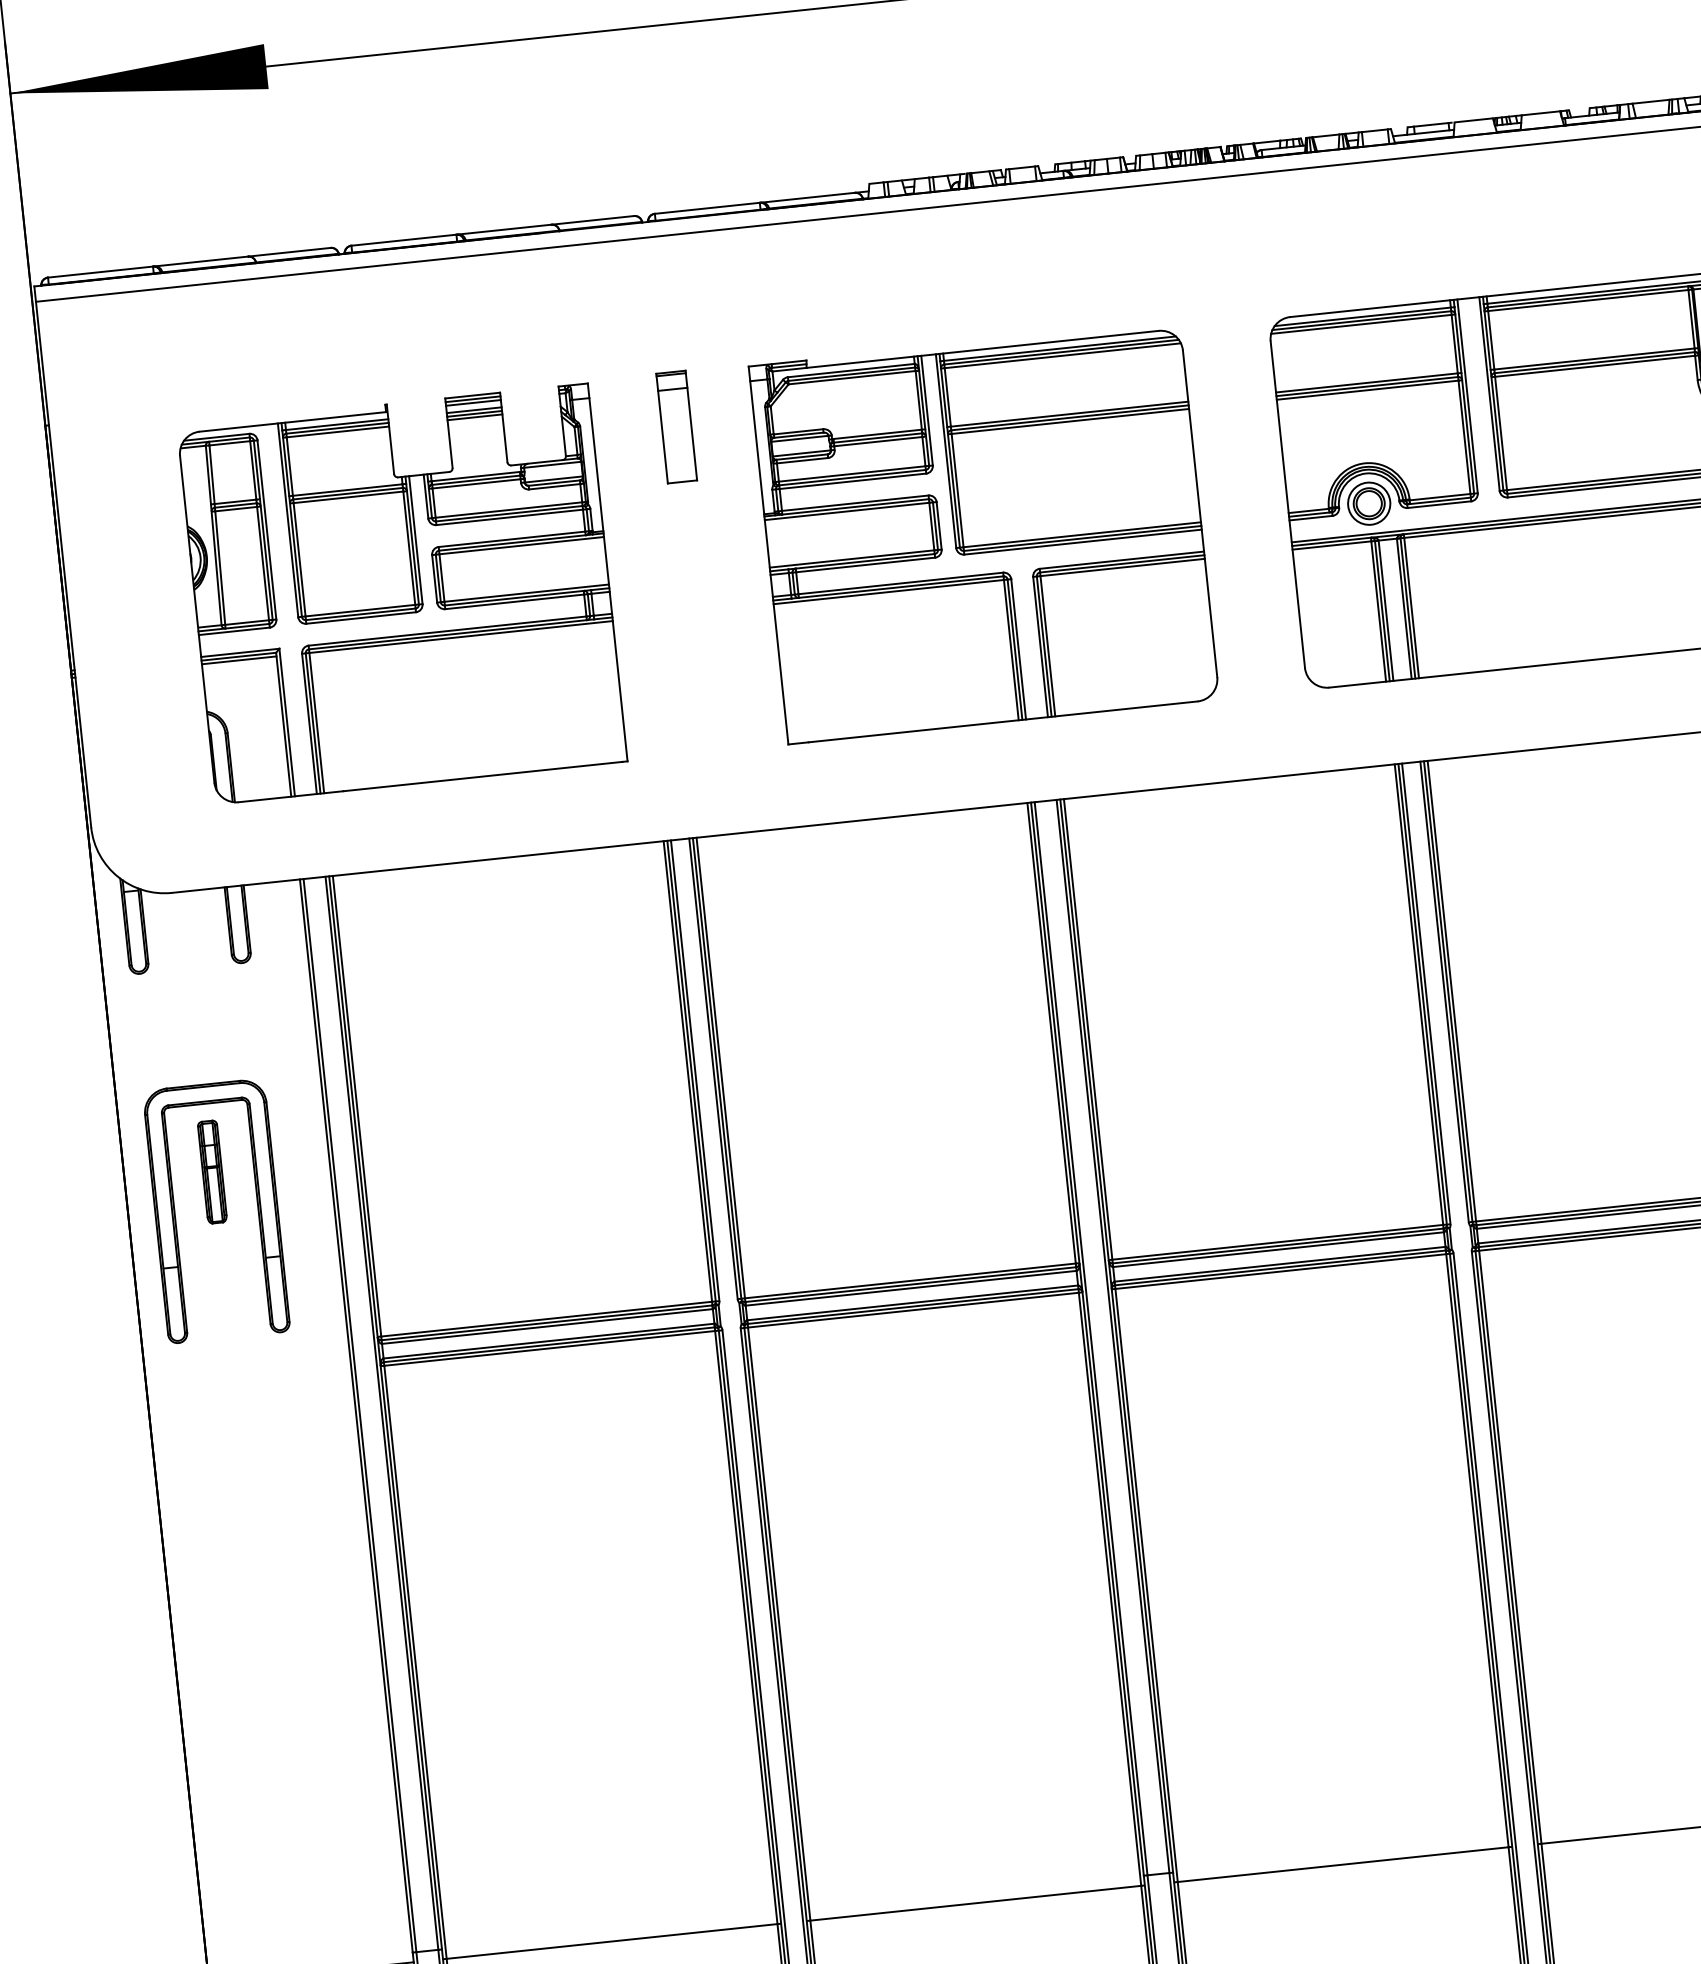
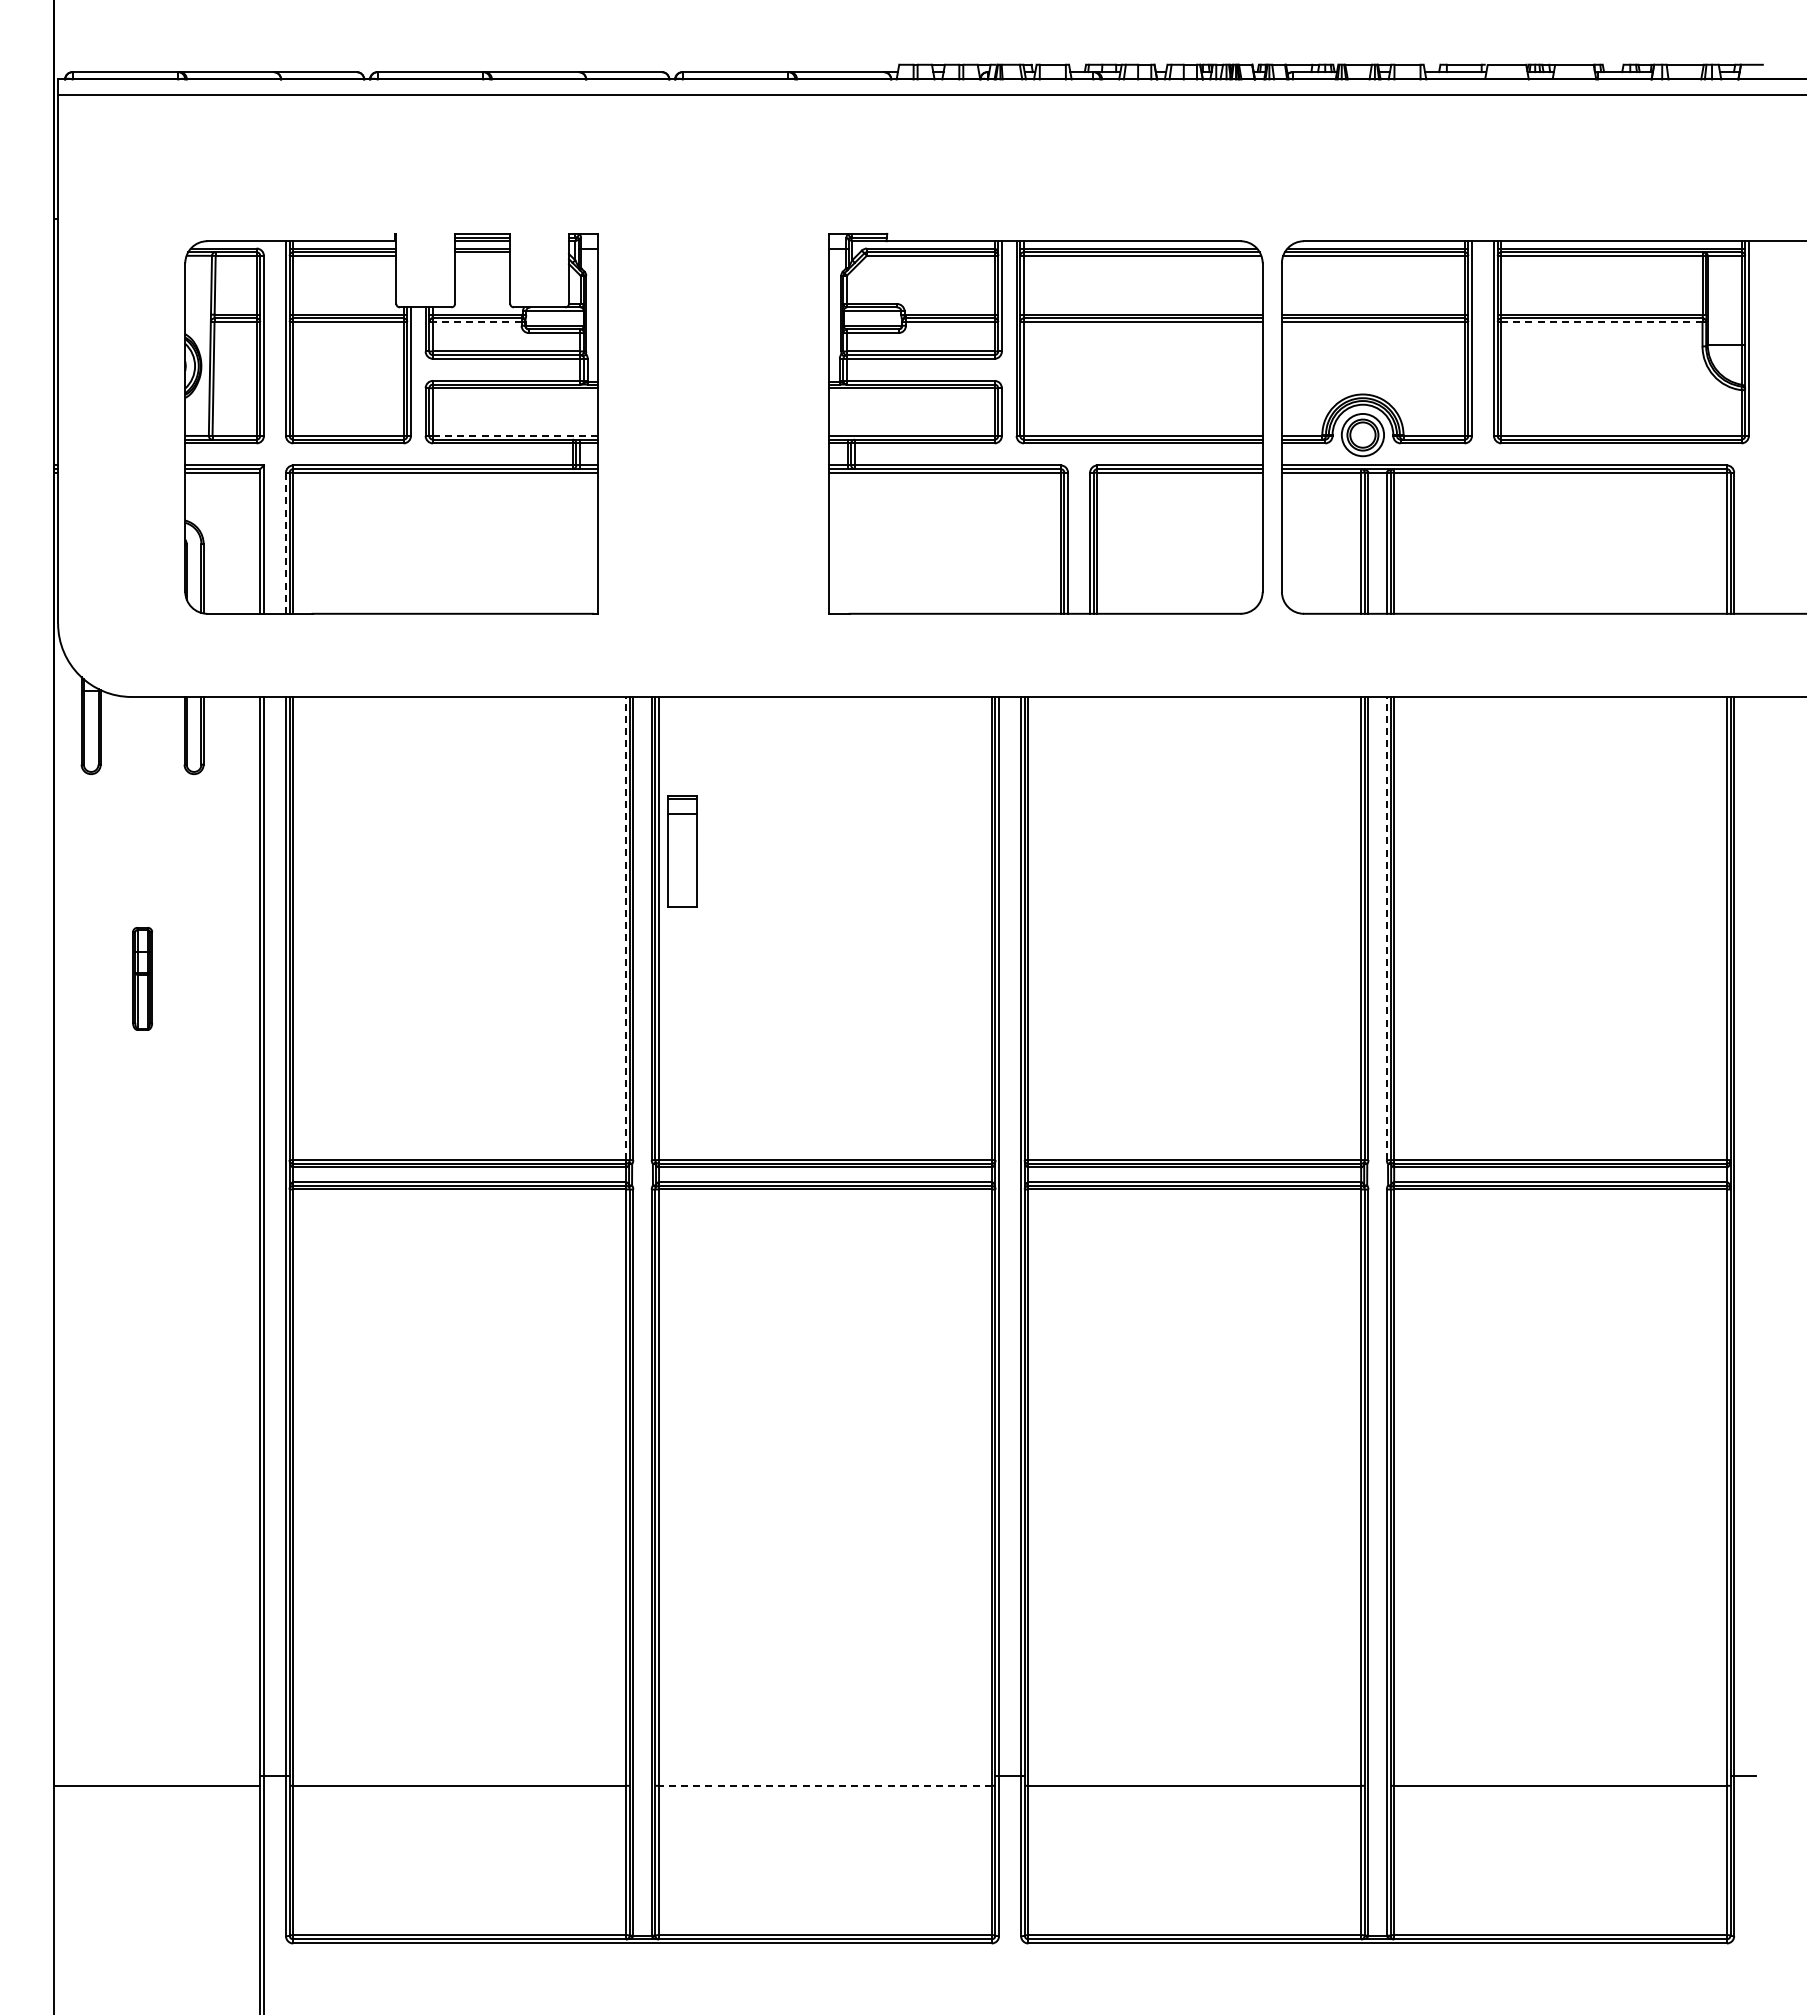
line: (1594, 366) -> (1601, 322), solid -> dashed
line: (474, 417) -> (482, 255), removed
part: (676, 427) -> (682, 851), moved
line: (475, 484) -> (476, 322), solid -> dashed
part: (983, 532) -> (1045, 423), moved
line: (526, 592) -> (515, 435), solid -> dashed
line: (309, 724) -> (285, 543), solid -> dashed
line: (1444, 991) -> (1386, 928), solid -> dashed
line: (687, 1071) -> (625, 928), solid -> dashed
part: (175, 1215) -> (101, 1018), removed
line: (974, 1903) -> (824, 1785), solid -> dashed

